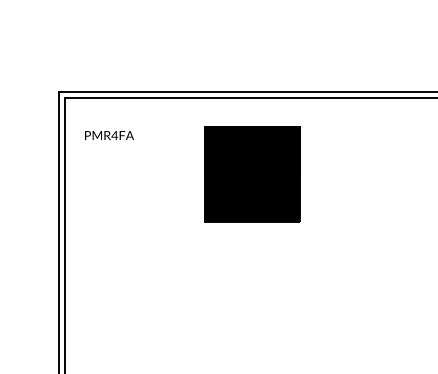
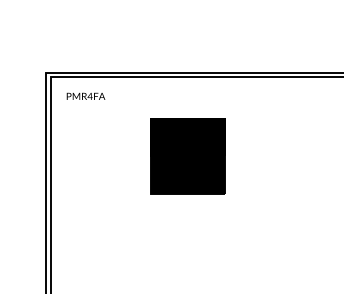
text: (109, 135) -> (86, 96), moved
part: (252, 174) -> (188, 156), moved

